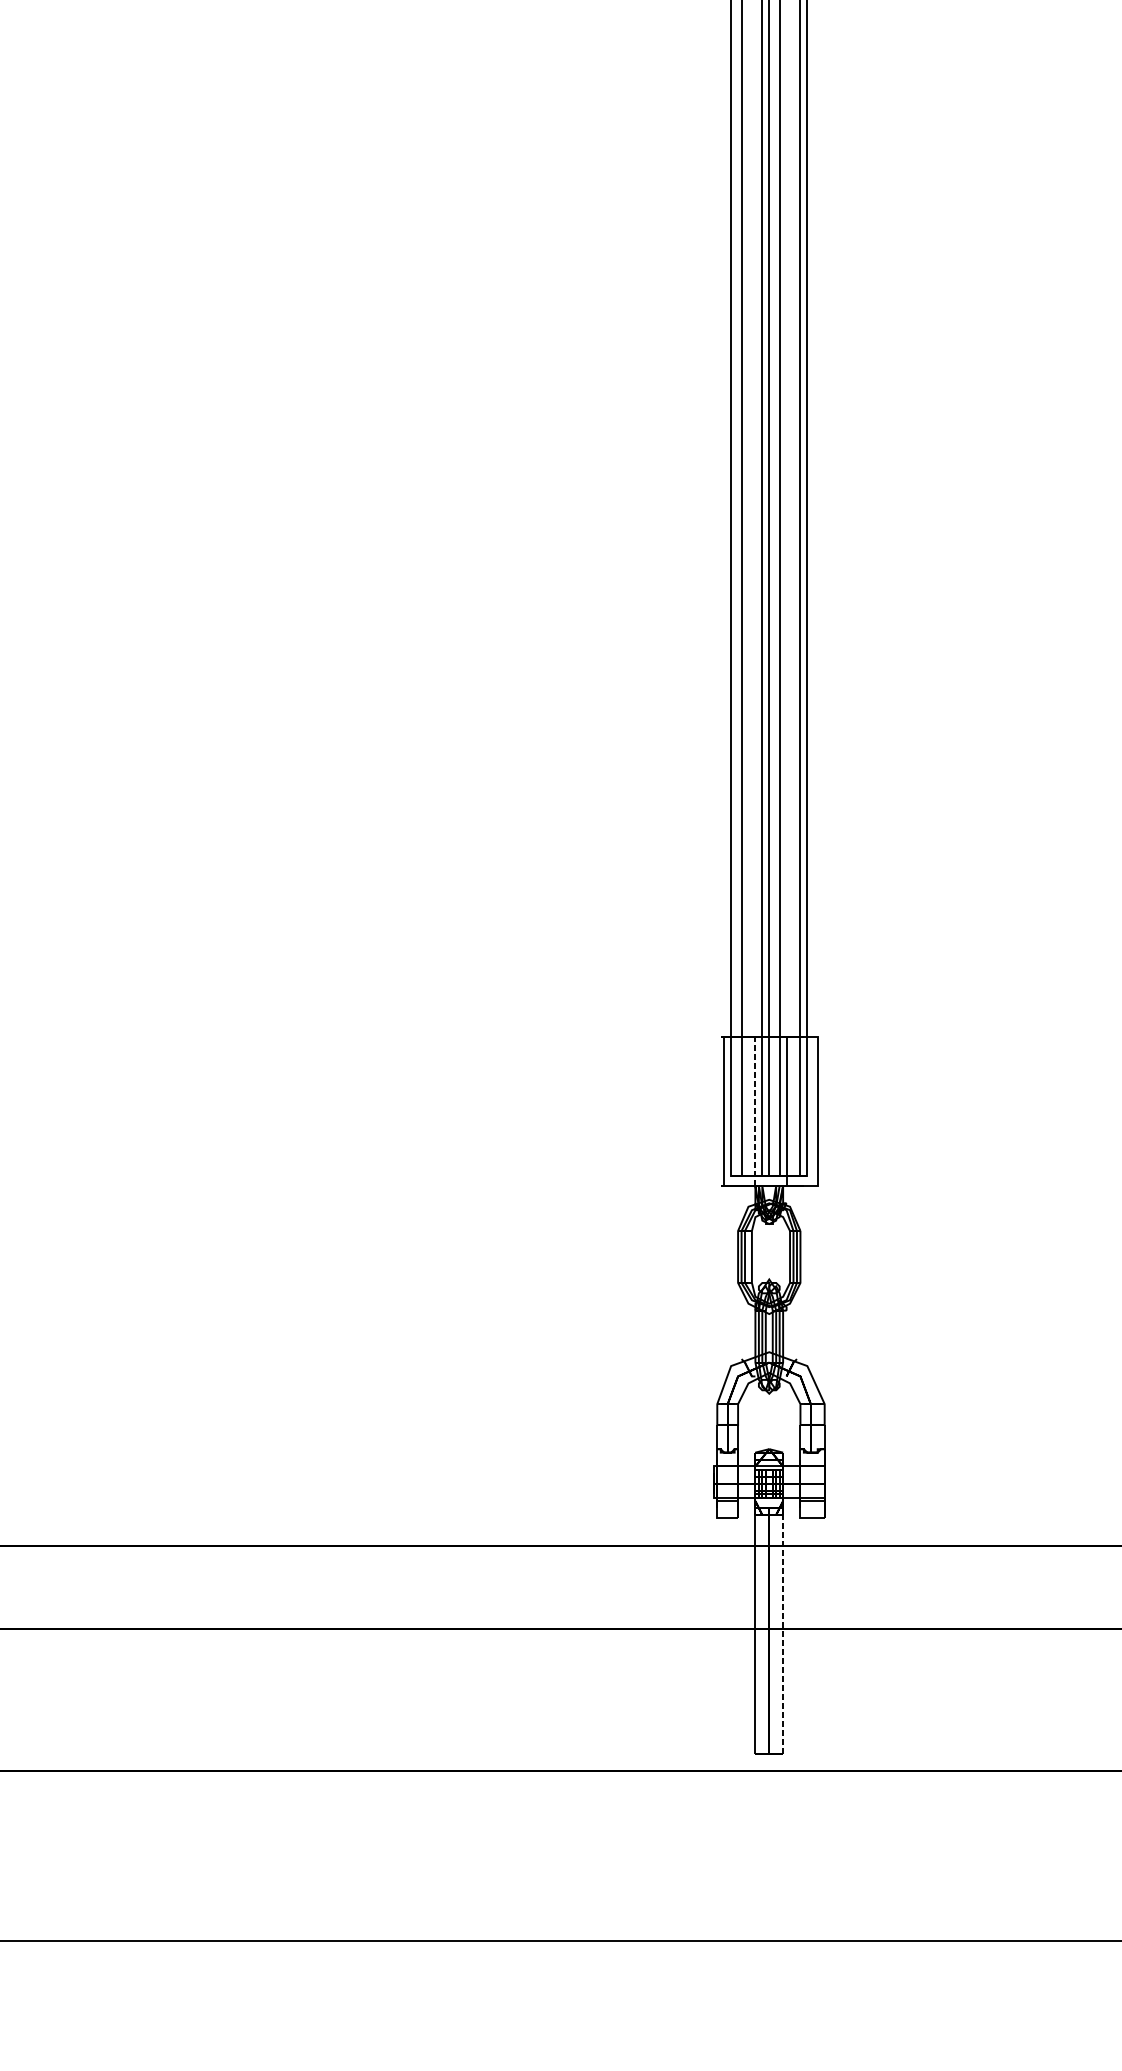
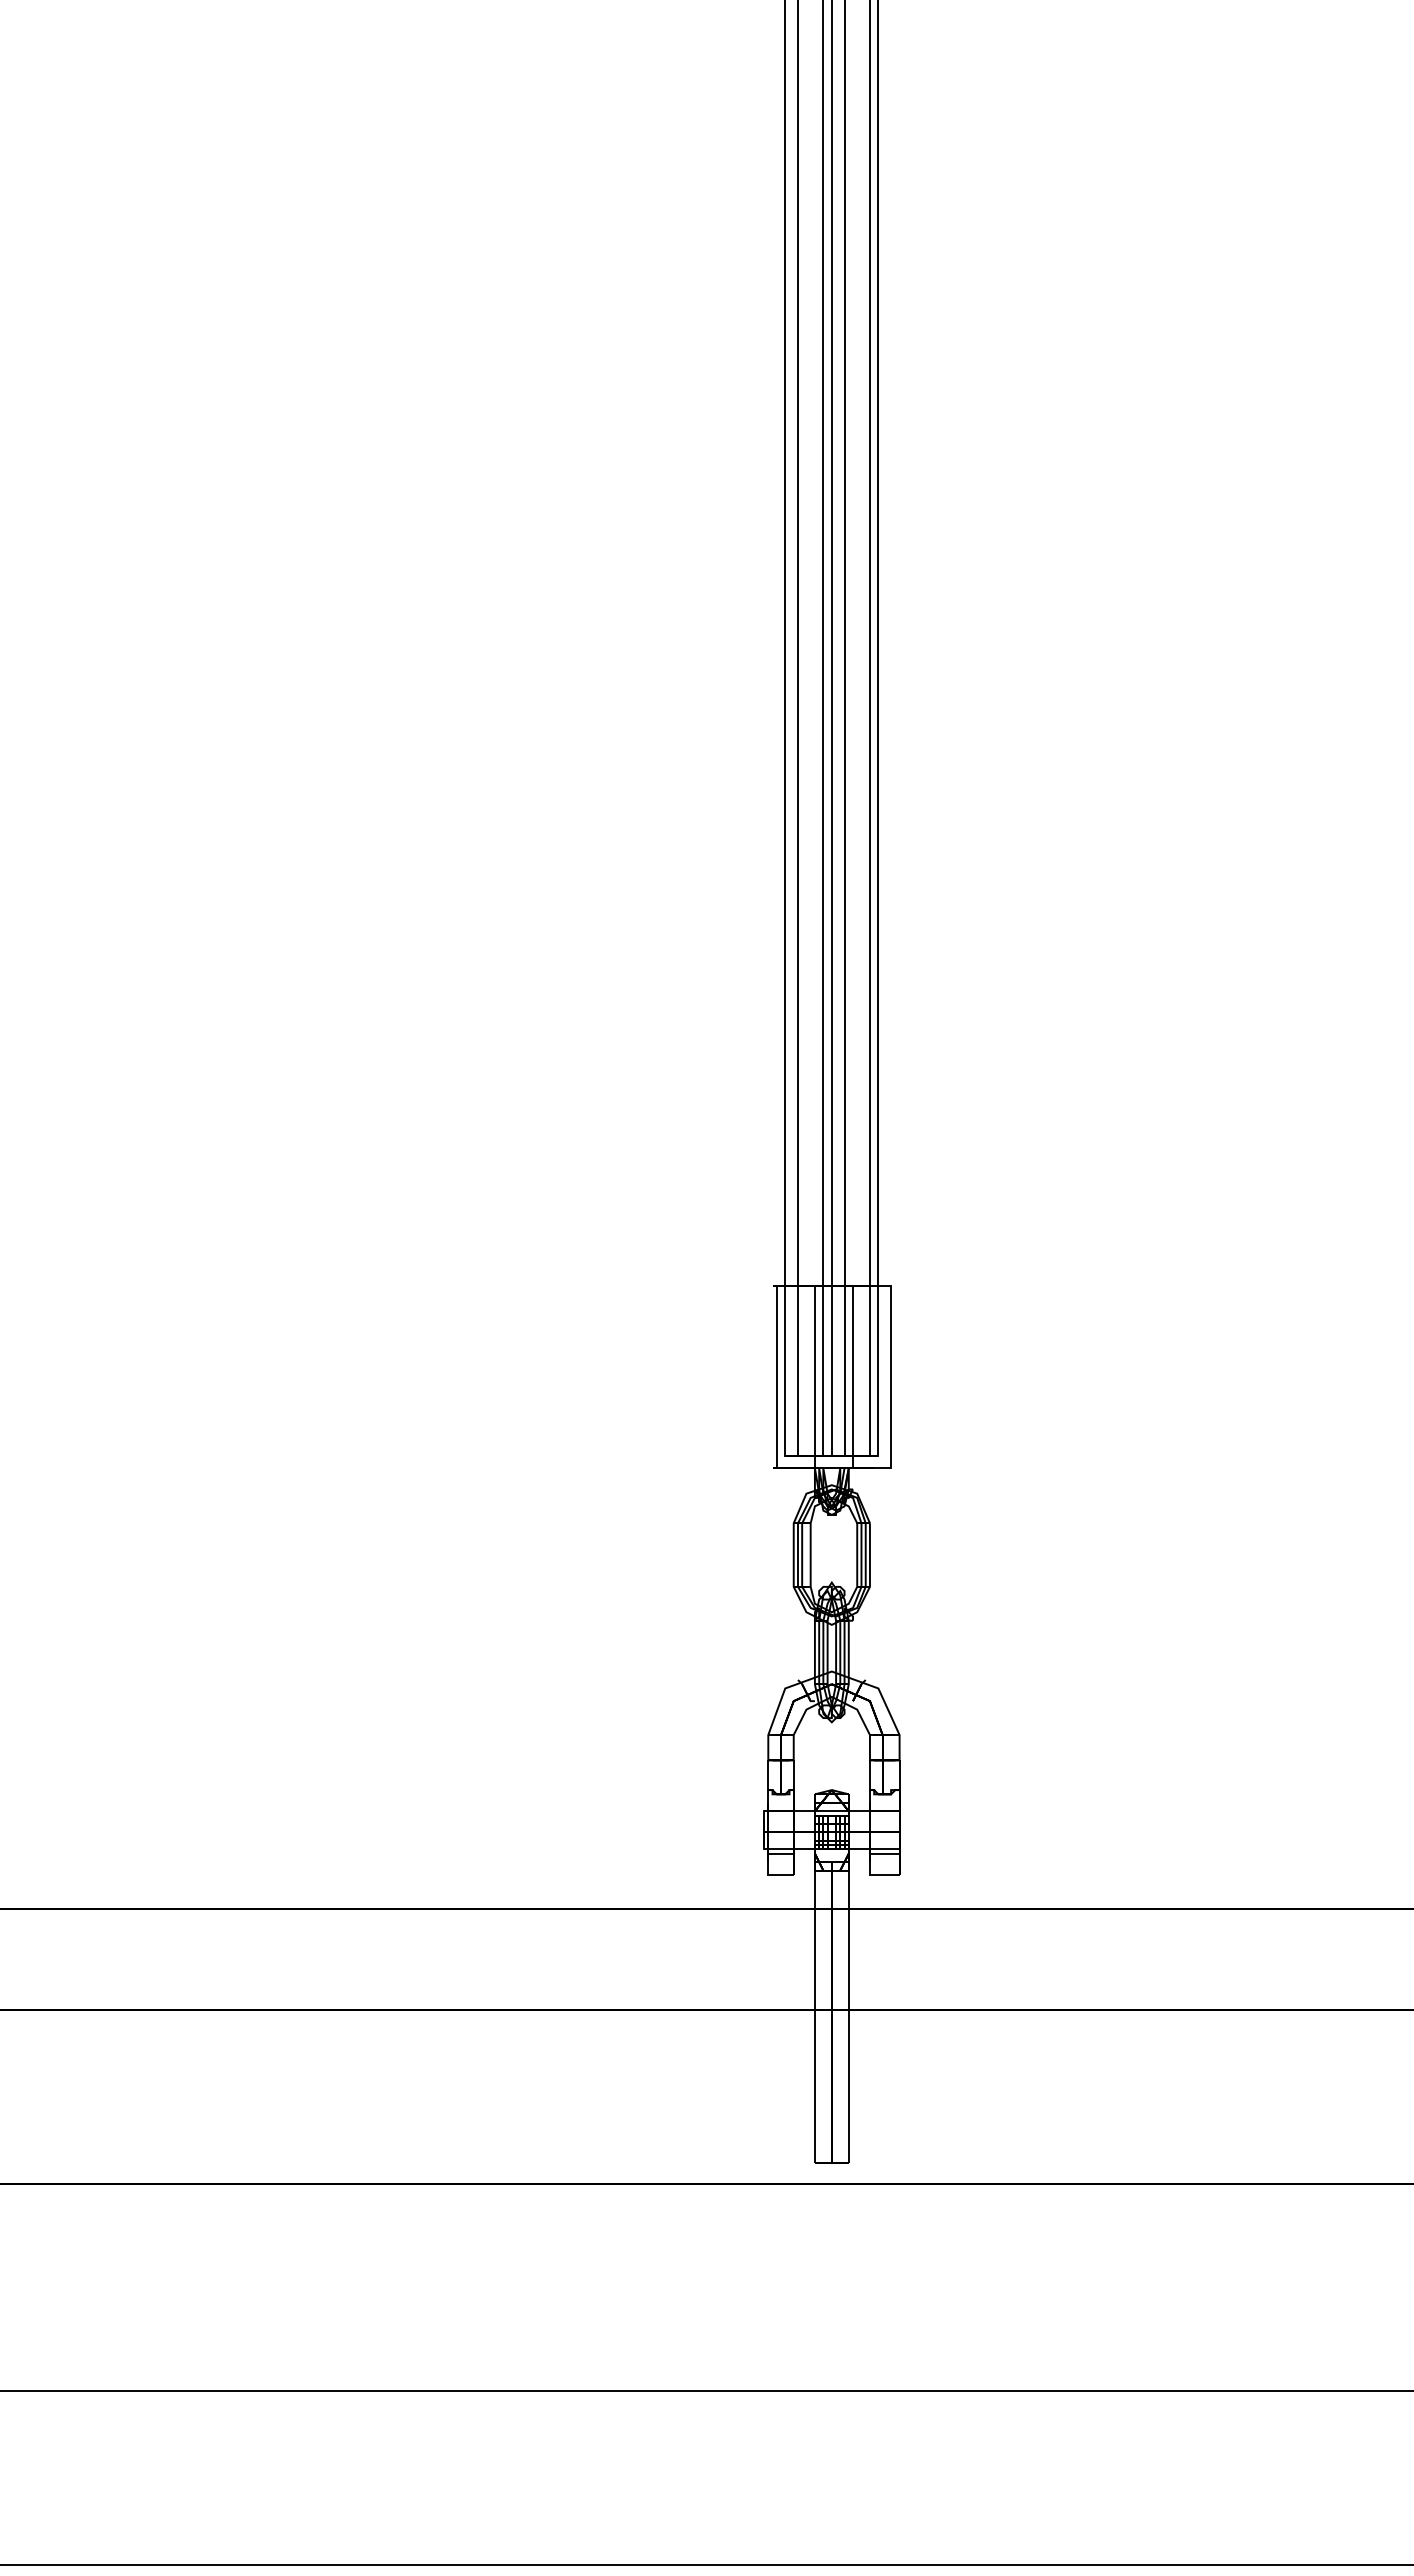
line: (755, 1110) -> (814, 1376), dashed -> solid
line: (782, 1630) -> (848, 2011), dashed -> solid

